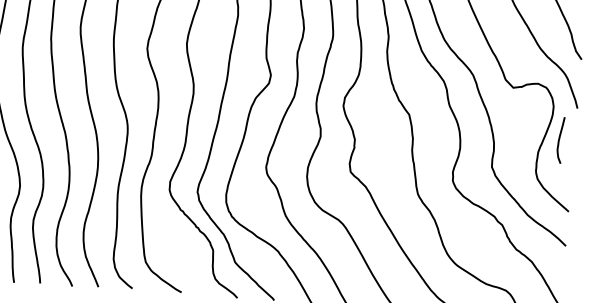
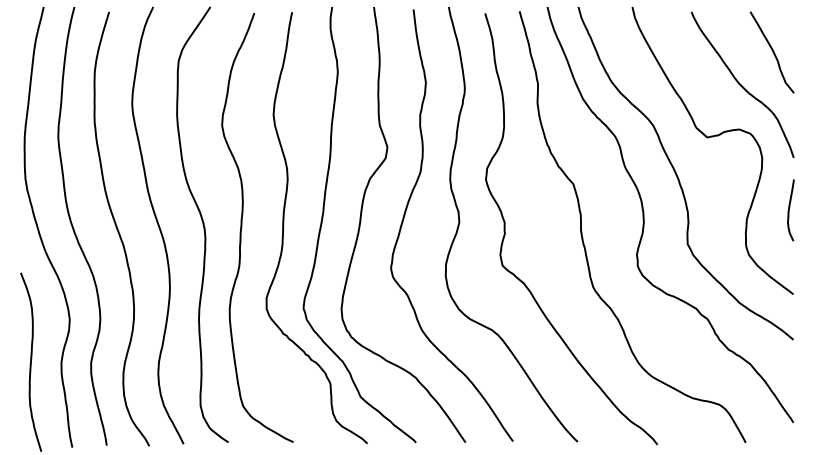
curve: (559, 140) -> (789, 210), moved

